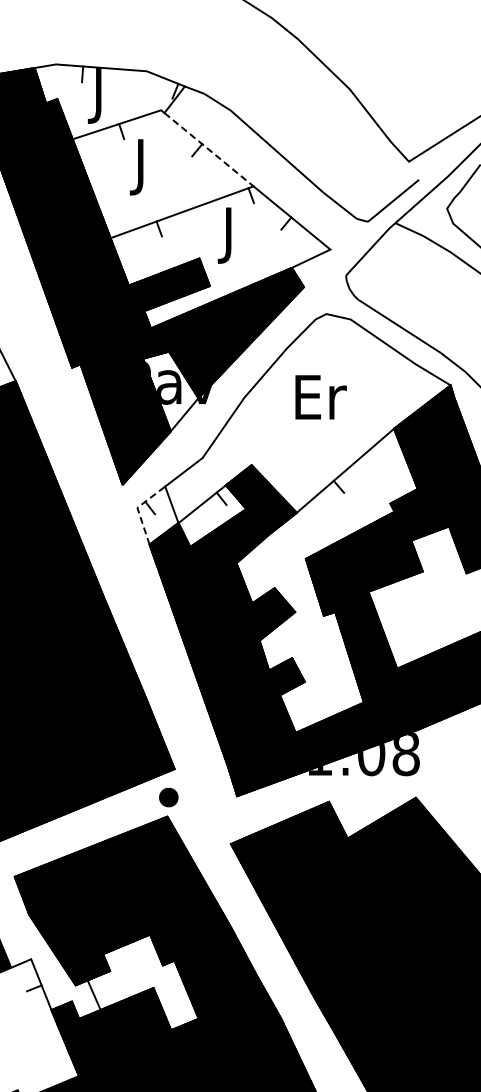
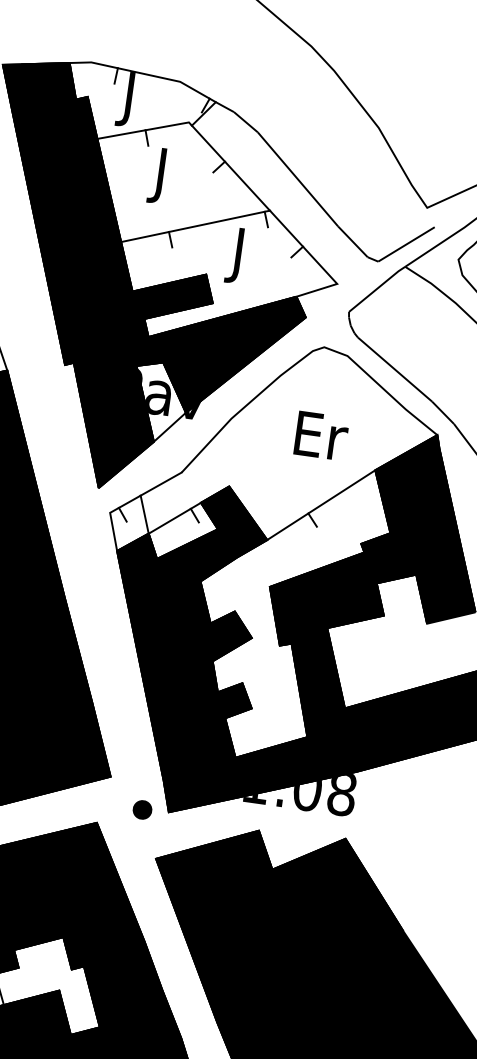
line: (209, 149) -> (231, 168), dashed -> solid
text: (320, 397) -> (320, 436), moved
line: (137, 508) -> (110, 513), dashed -> solid
part: (168, 797) -> (142, 809), moved

